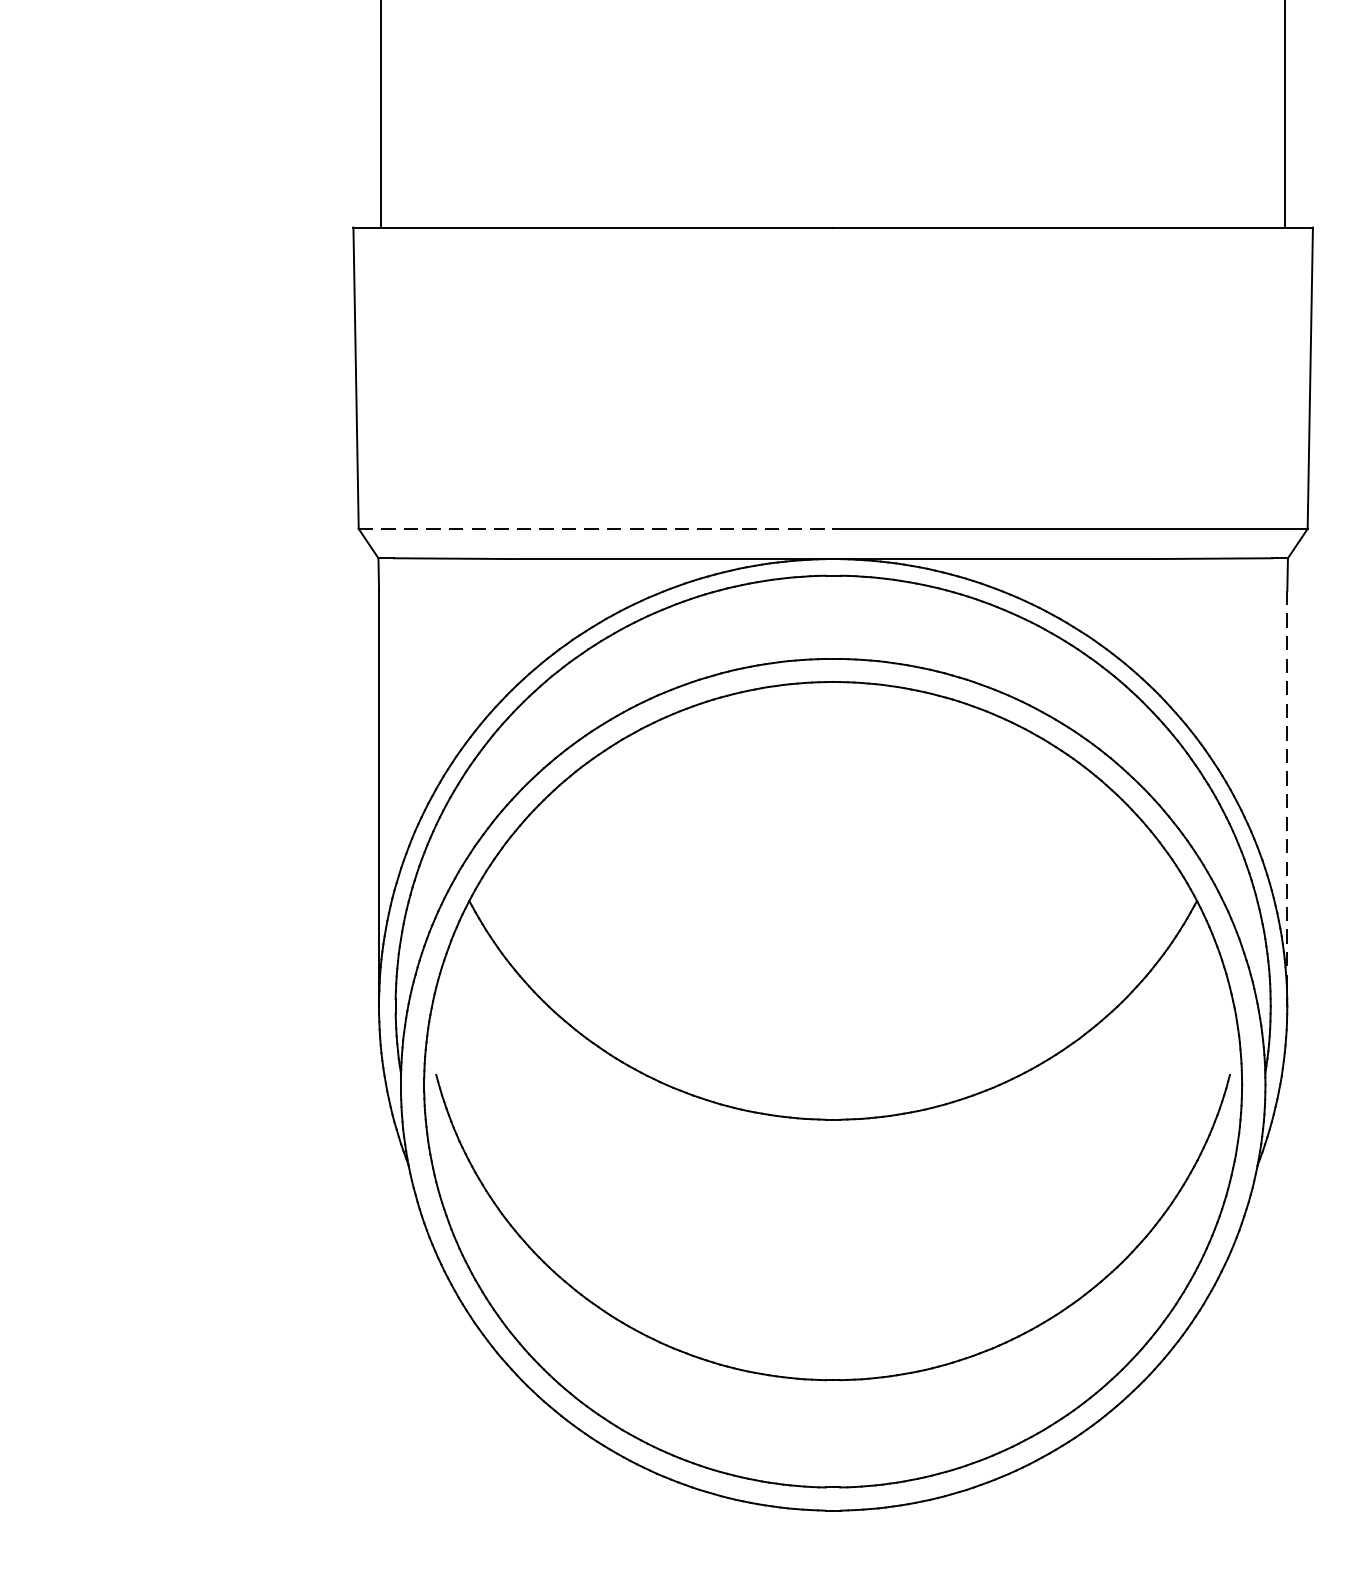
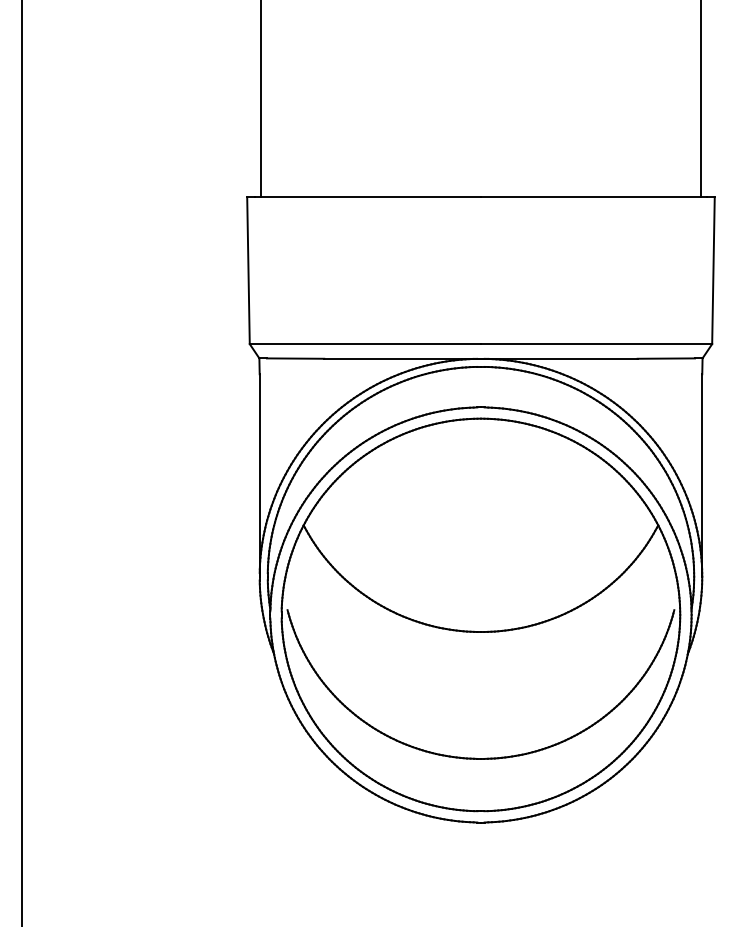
line: (596, 529) -> (365, 344), dashed -> solid
line: (1287, 800) -> (702, 476), dashed -> solid

